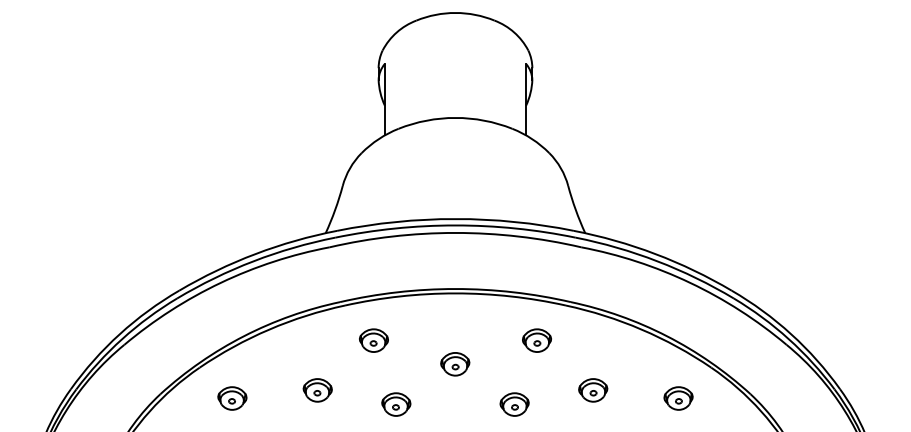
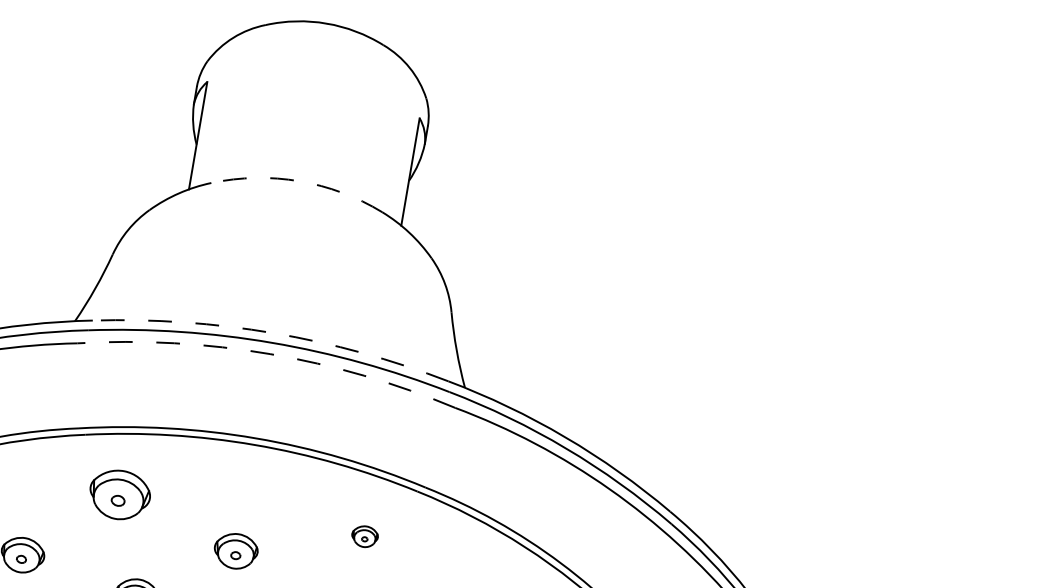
arc: (455, 117) -> (299, 180), solid -> dashed
arc: (455, 219) -> (273, 333), solid -> dashed
arc: (455, 232) -> (270, 353), solid -> dashed
part: (373, 340) -> (119, 494), size x1.4
part: (536, 340) -> (364, 536), size x0.6

